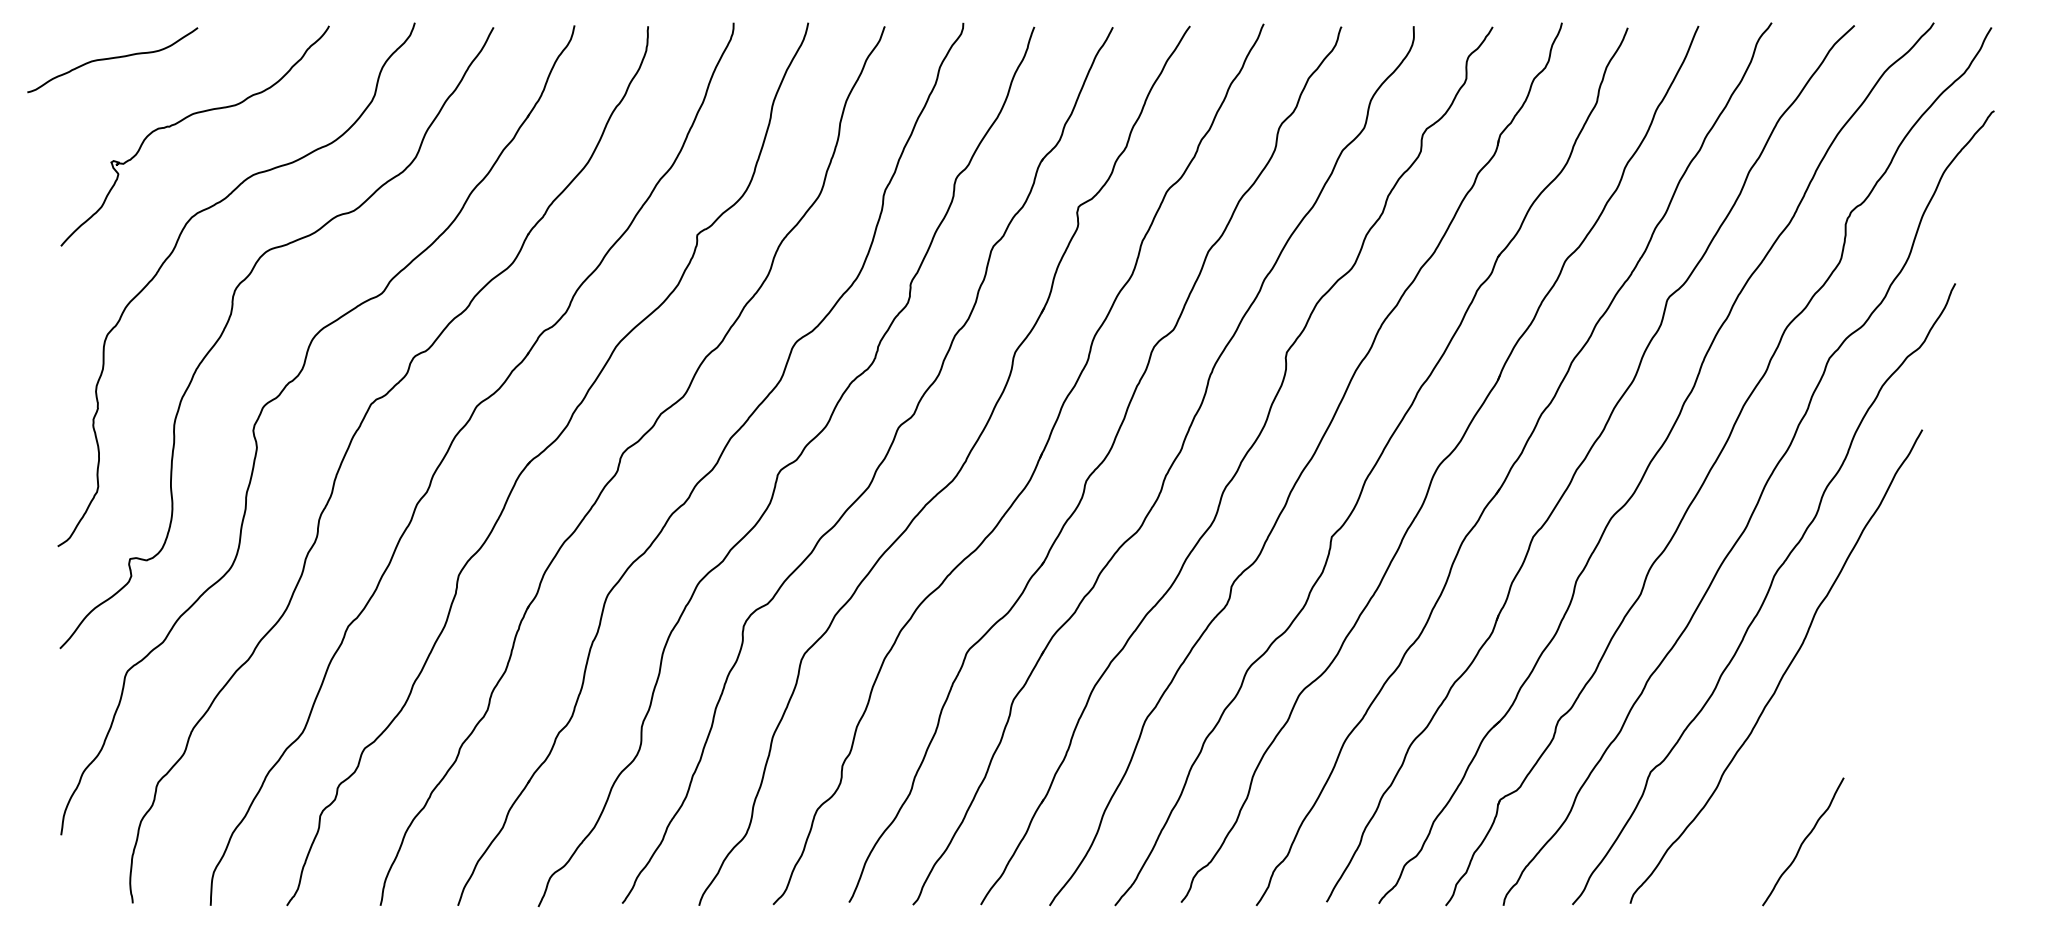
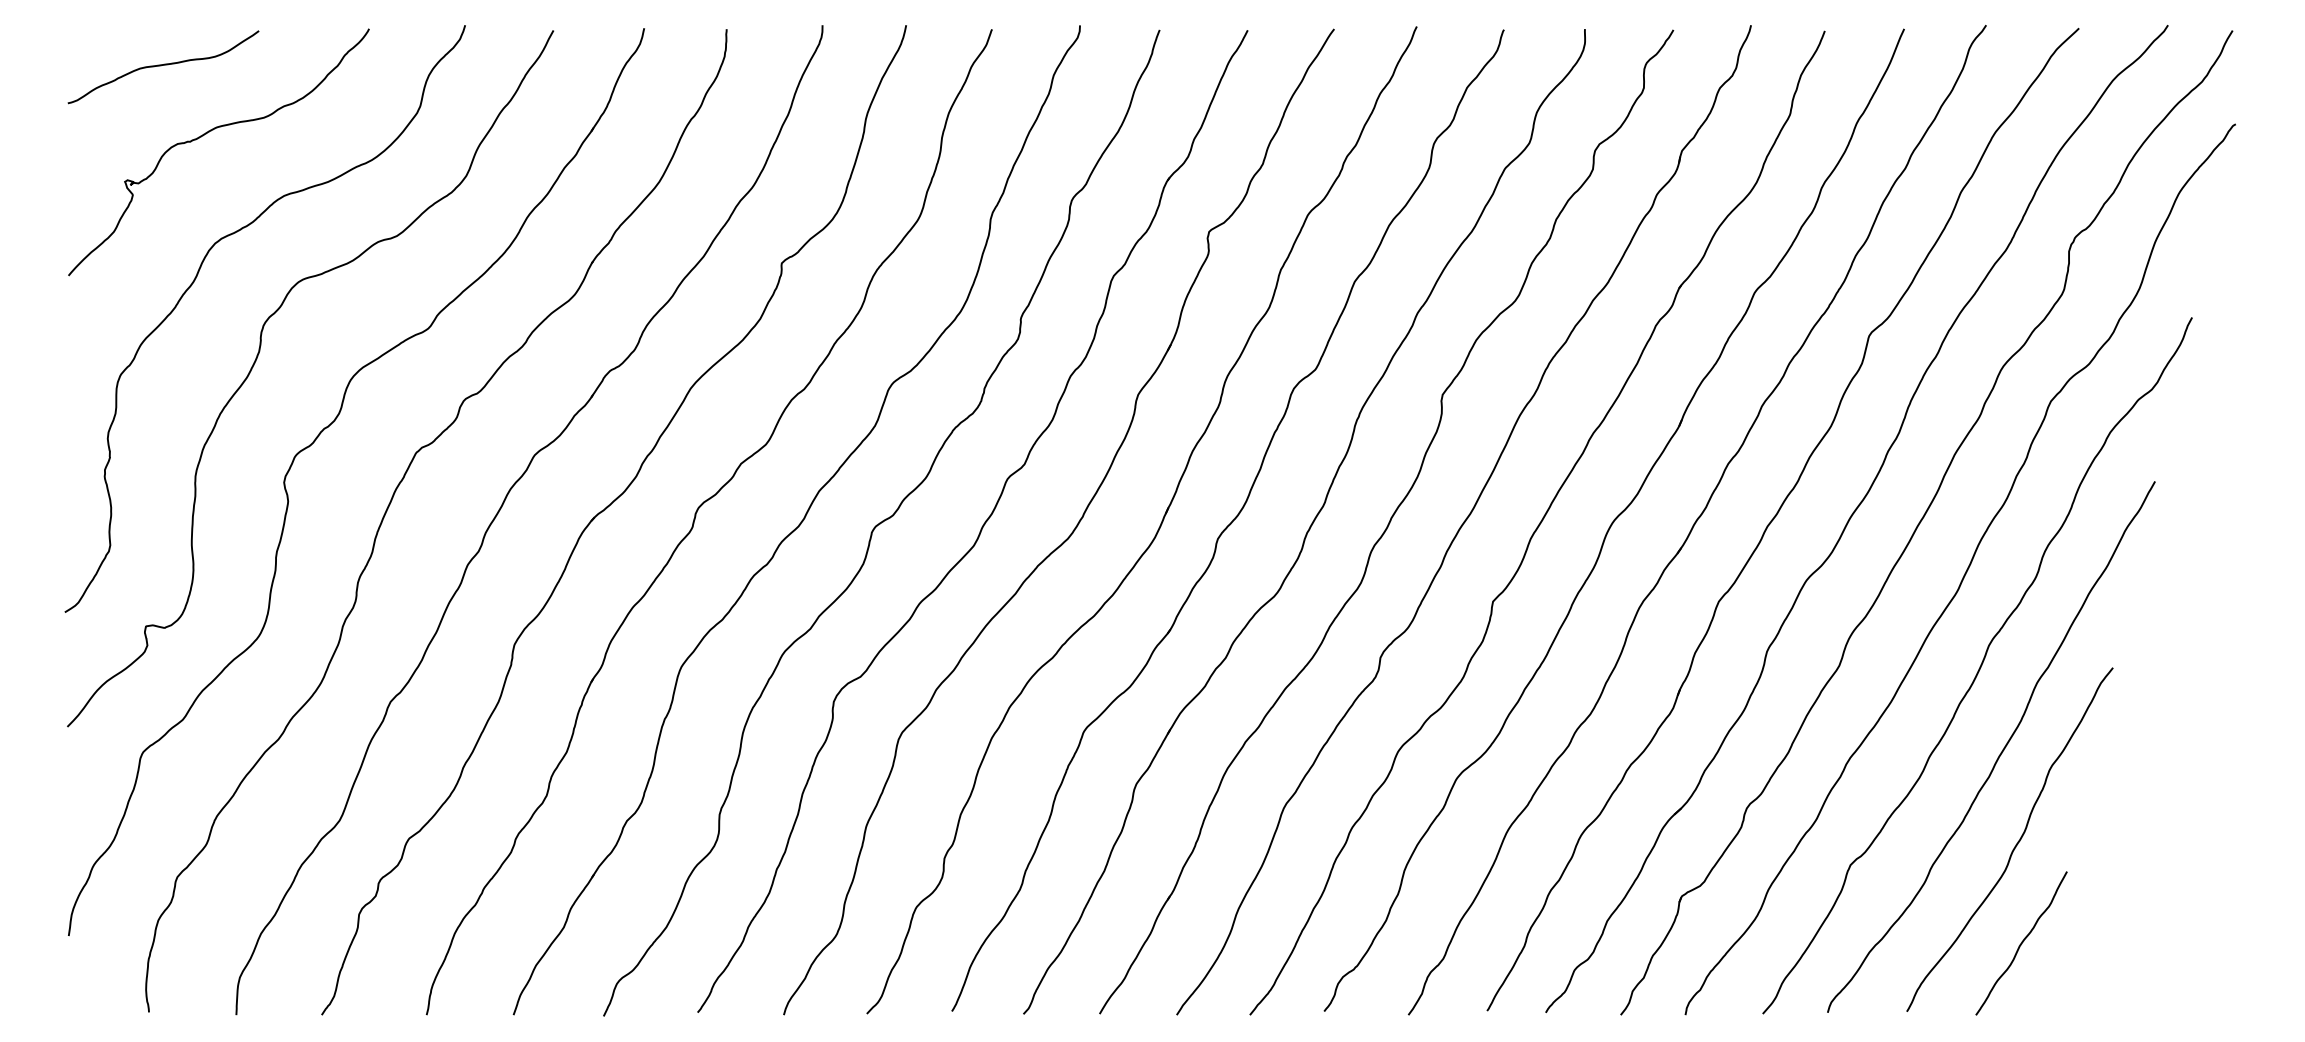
curve: (112, 58) -> (163, 65), moved
curve: (1797, 753) -> (2015, 844), added

